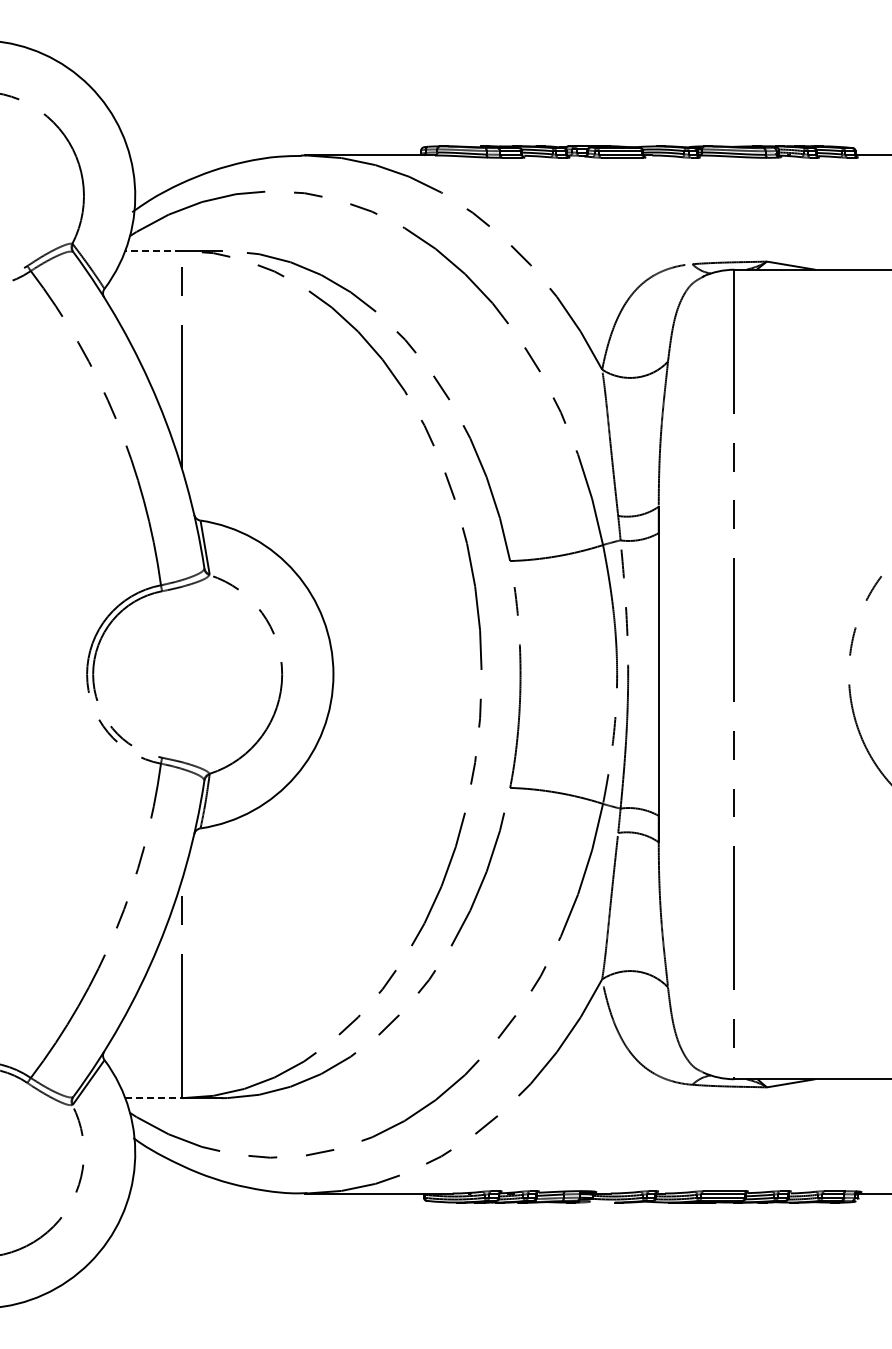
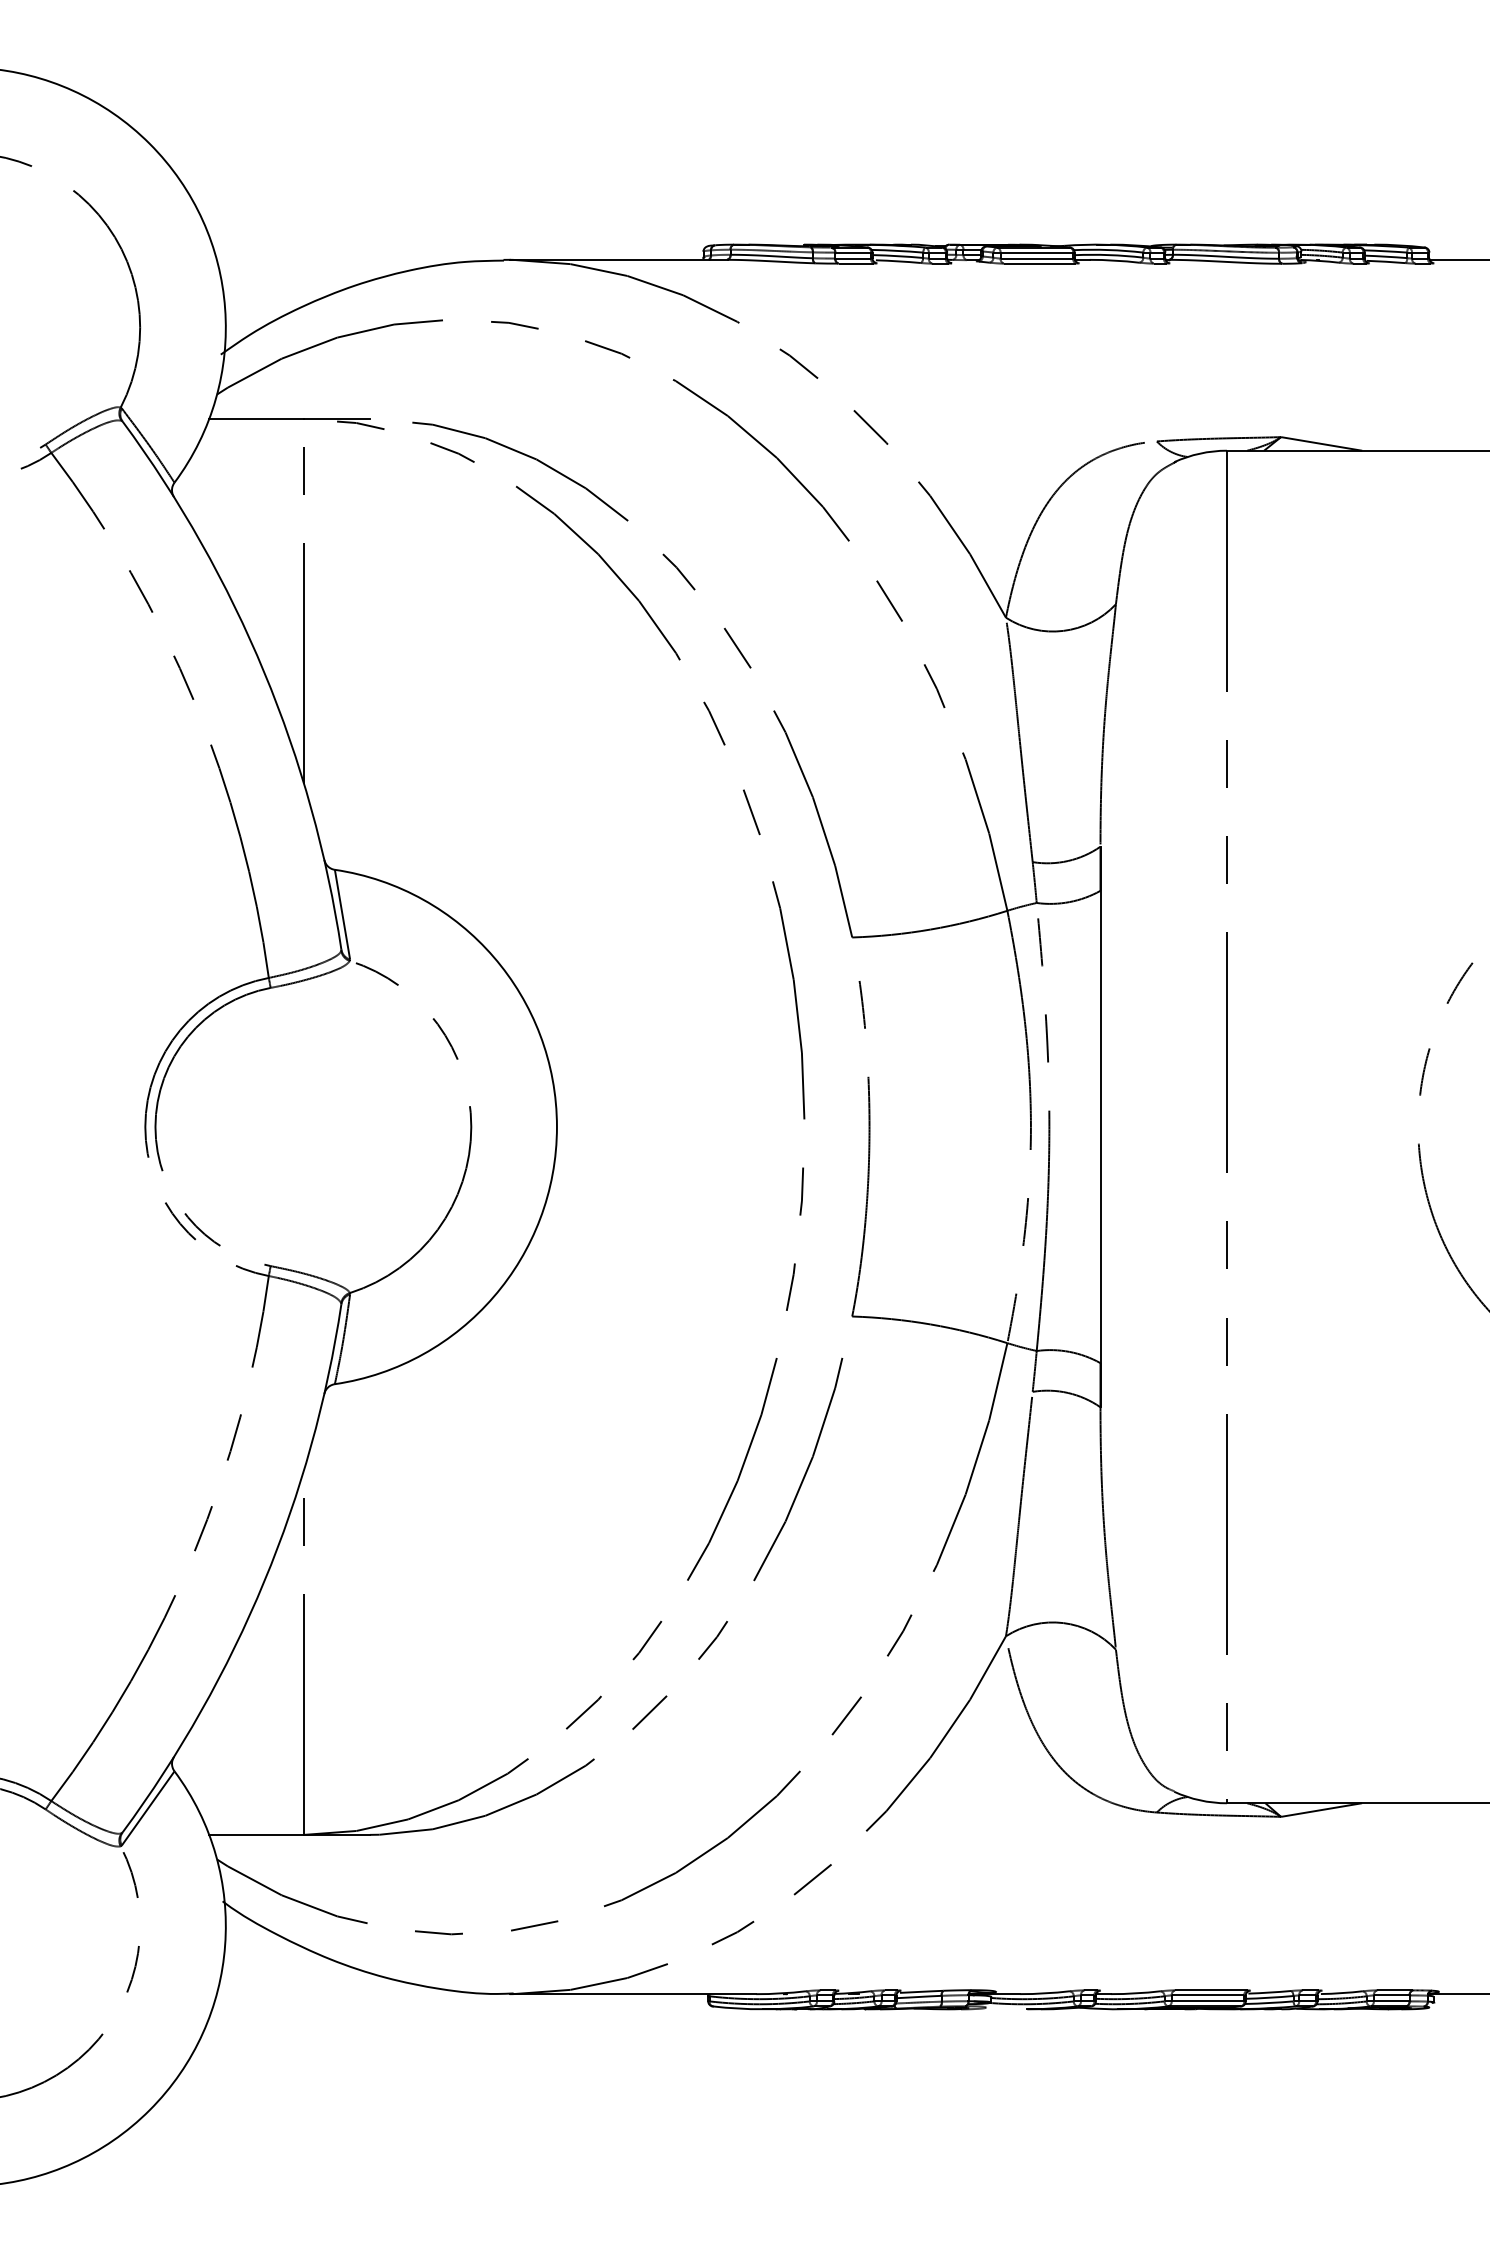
line: (153, 250) -> (256, 418), dashed -> solid
line: (154, 1098) -> (257, 1835), dashed -> solid

